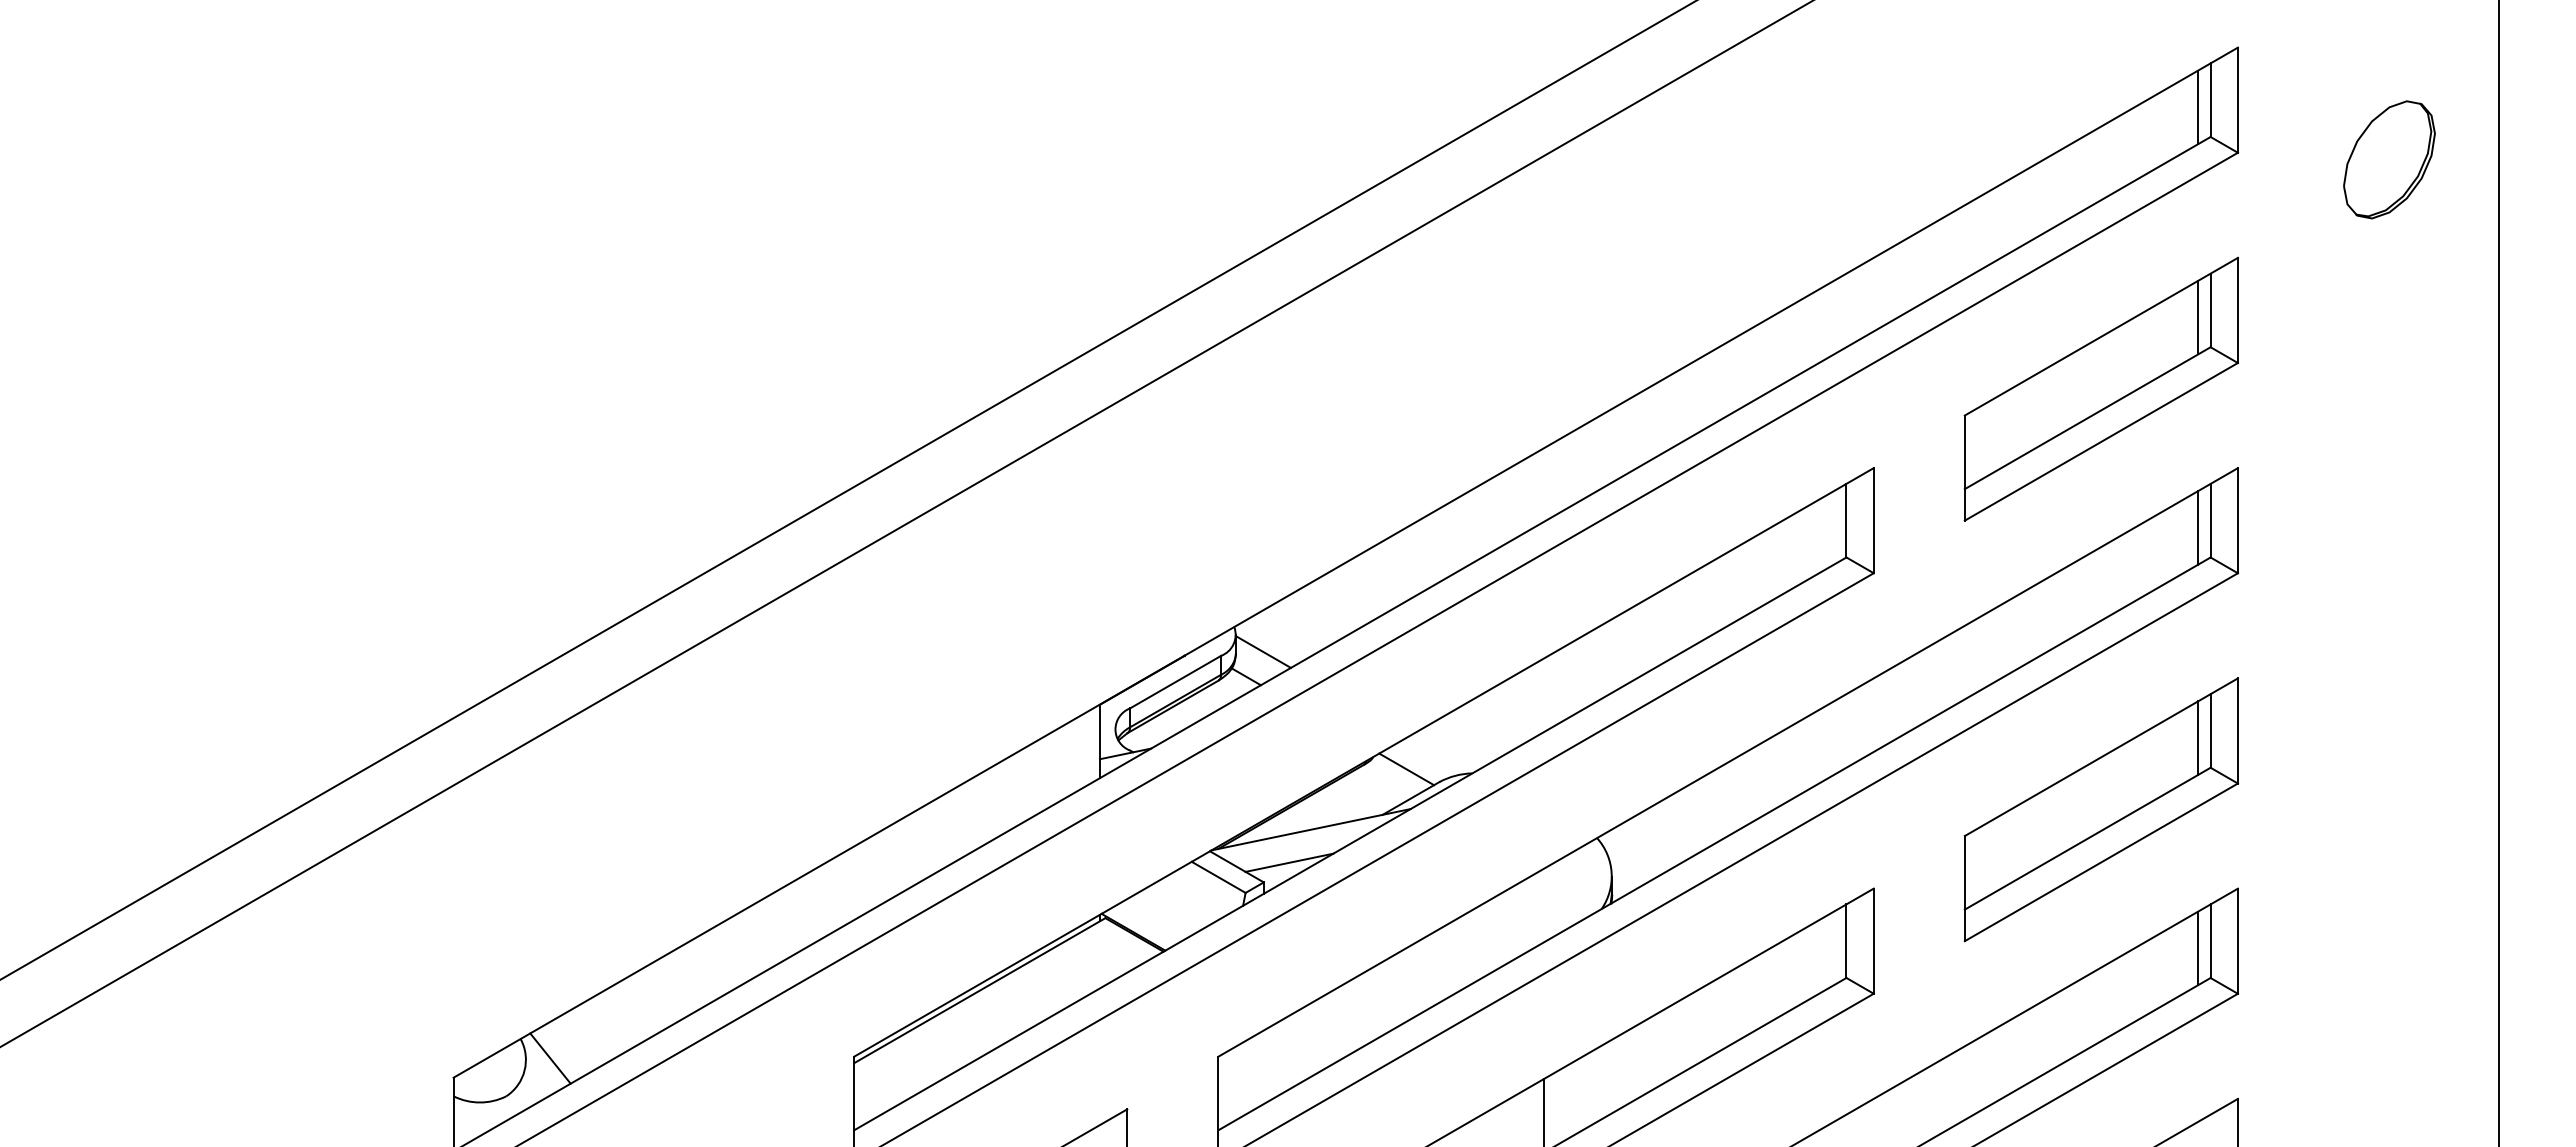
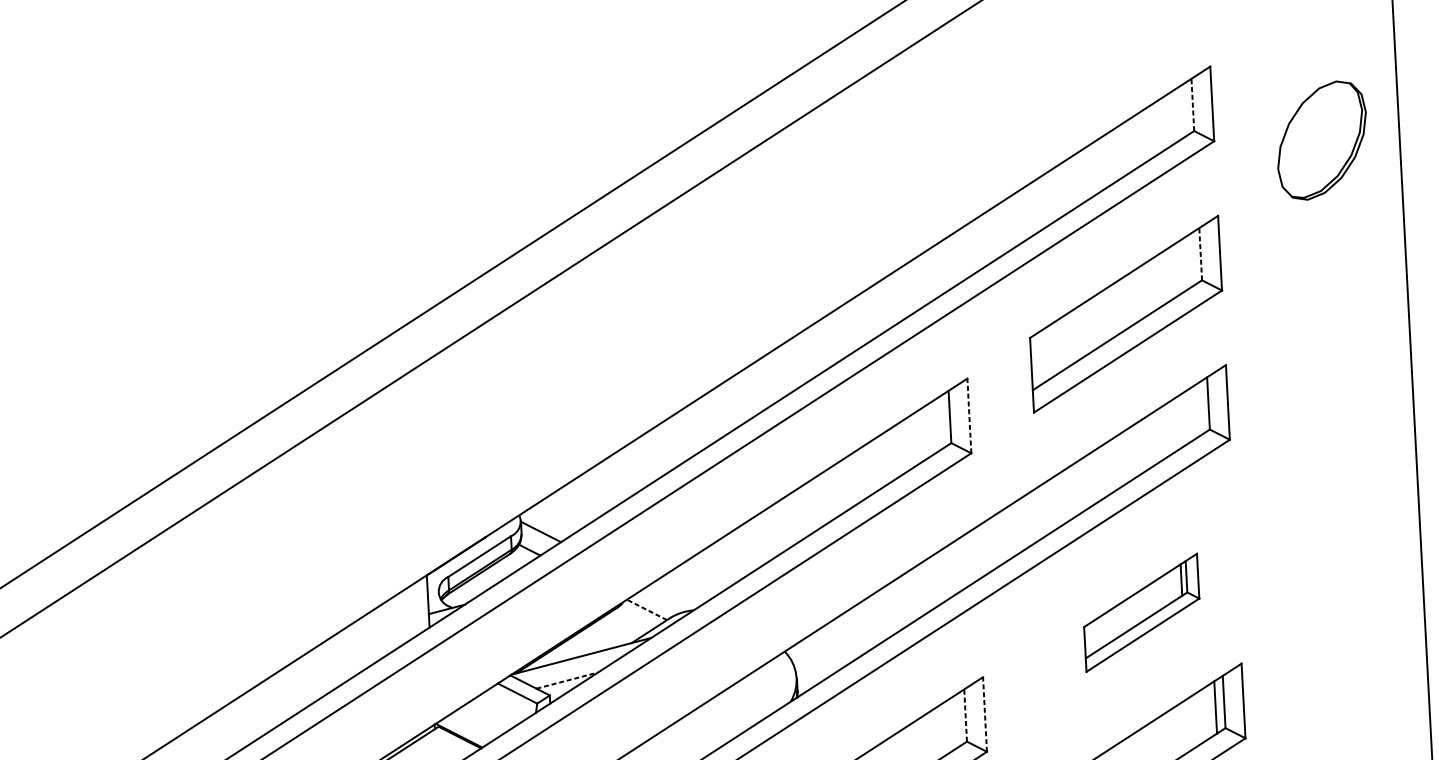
line: (2210, 100) -> (1192, 105), solid -> dashed
line: (2198, 107) -> (1184, 110), removed
part: (2389, 159) -> (1322, 140), size x1.4
line: (2210, 310) -> (1200, 254), solid -> dashed
line: (2198, 317) -> (1192, 259), removed
line: (1873, 520) -> (969, 415), solid -> dashed
line: (2198, 527) -> (1200, 408), removed
line: (1406, 769) -> (646, 610), solid -> dashed
part: (2101, 809) -> (1141, 612), size x0.6
line: (1289, 862) -> (567, 680), solid -> dashed
line: (1846, 941) -> (965, 715), solid -> dashed
line: (1873, 941) -> (984, 714), solid -> dashed

